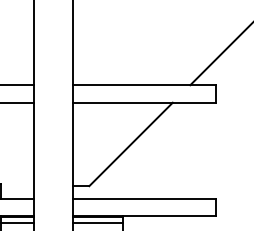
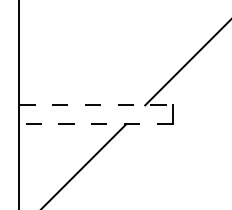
line: (144, 85) -> (96, 105), solid -> dashed
line: (144, 102) -> (96, 123), solid -> dashed

